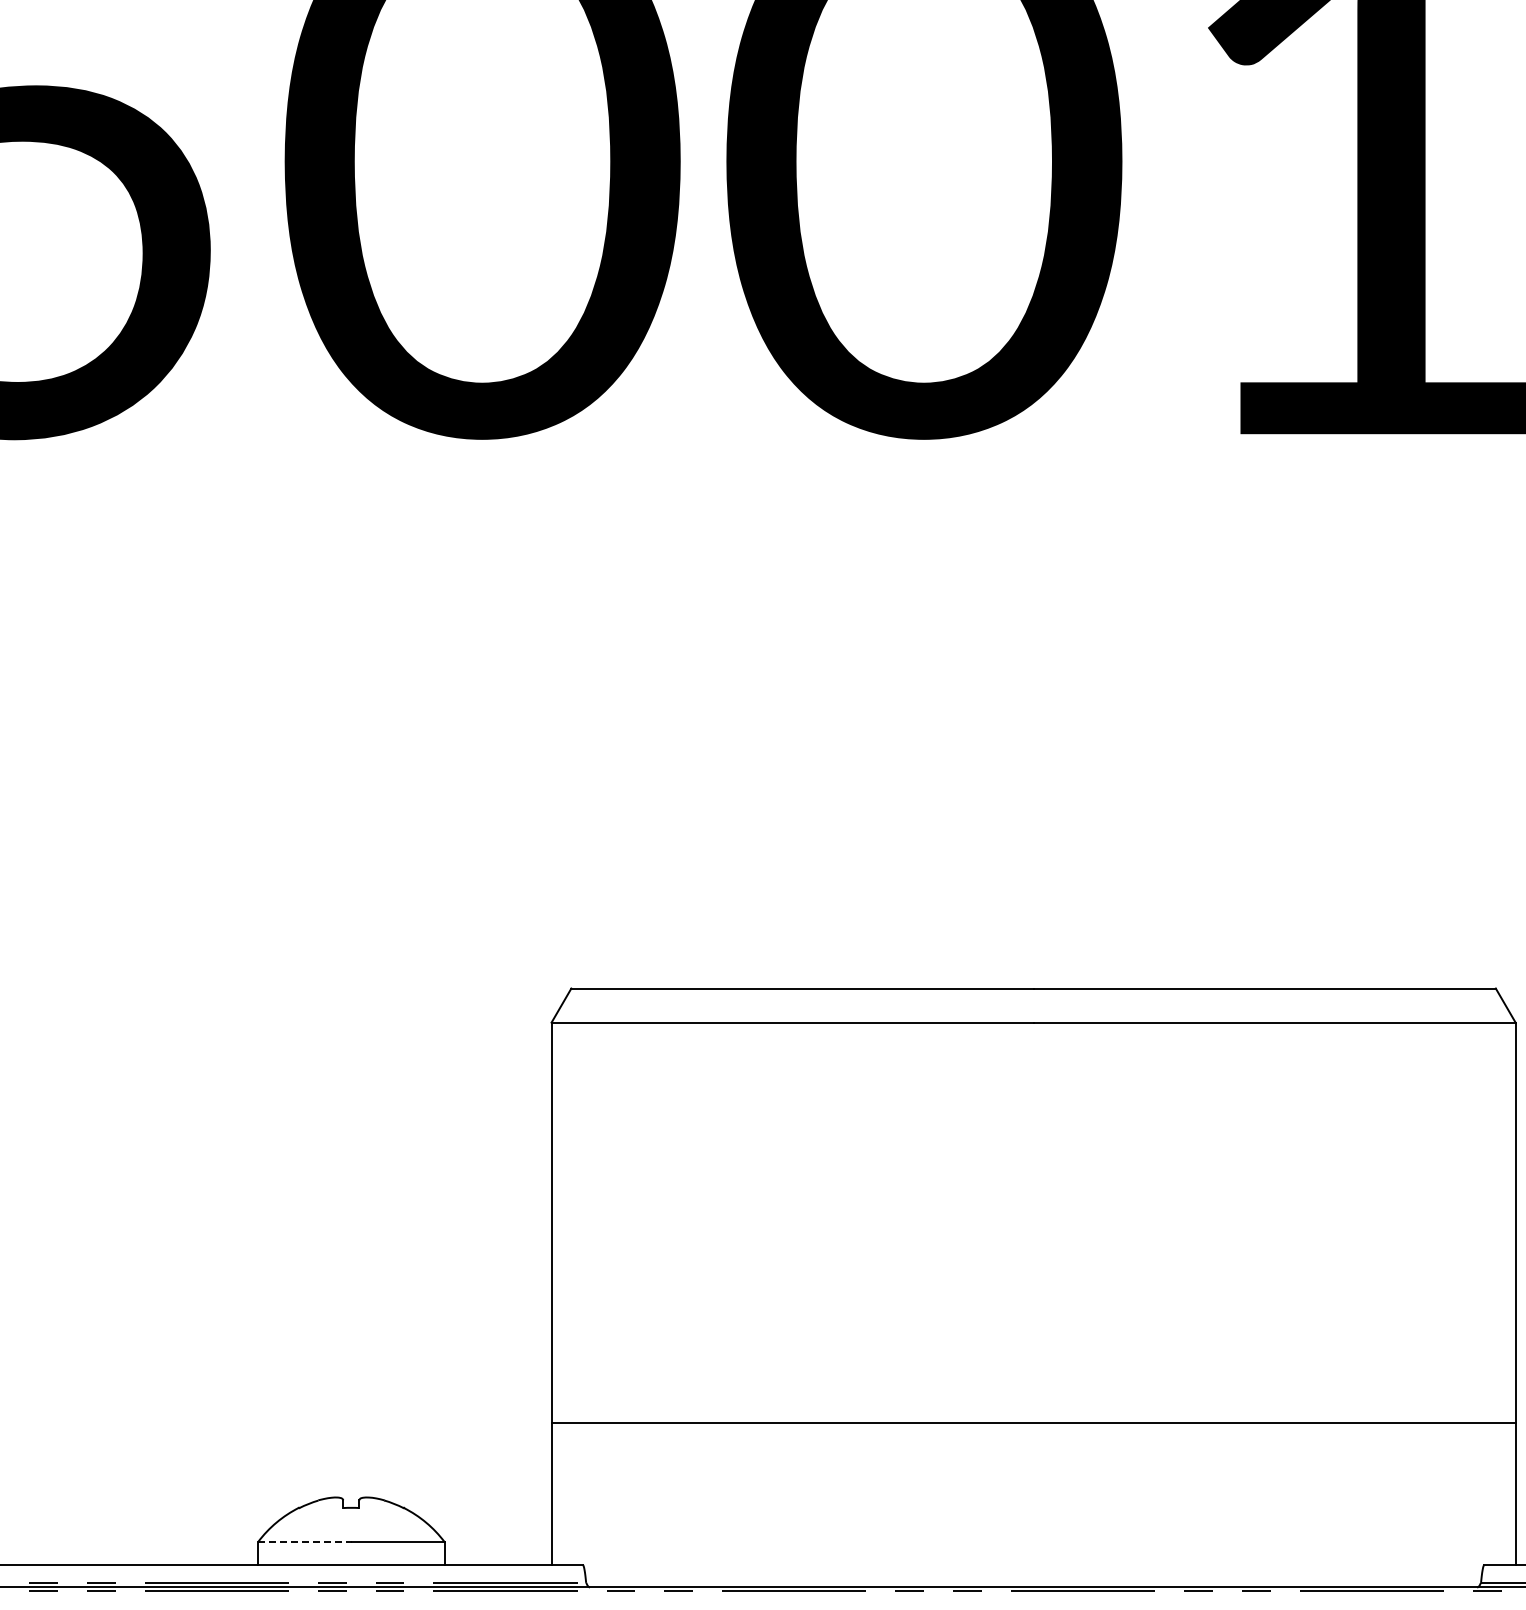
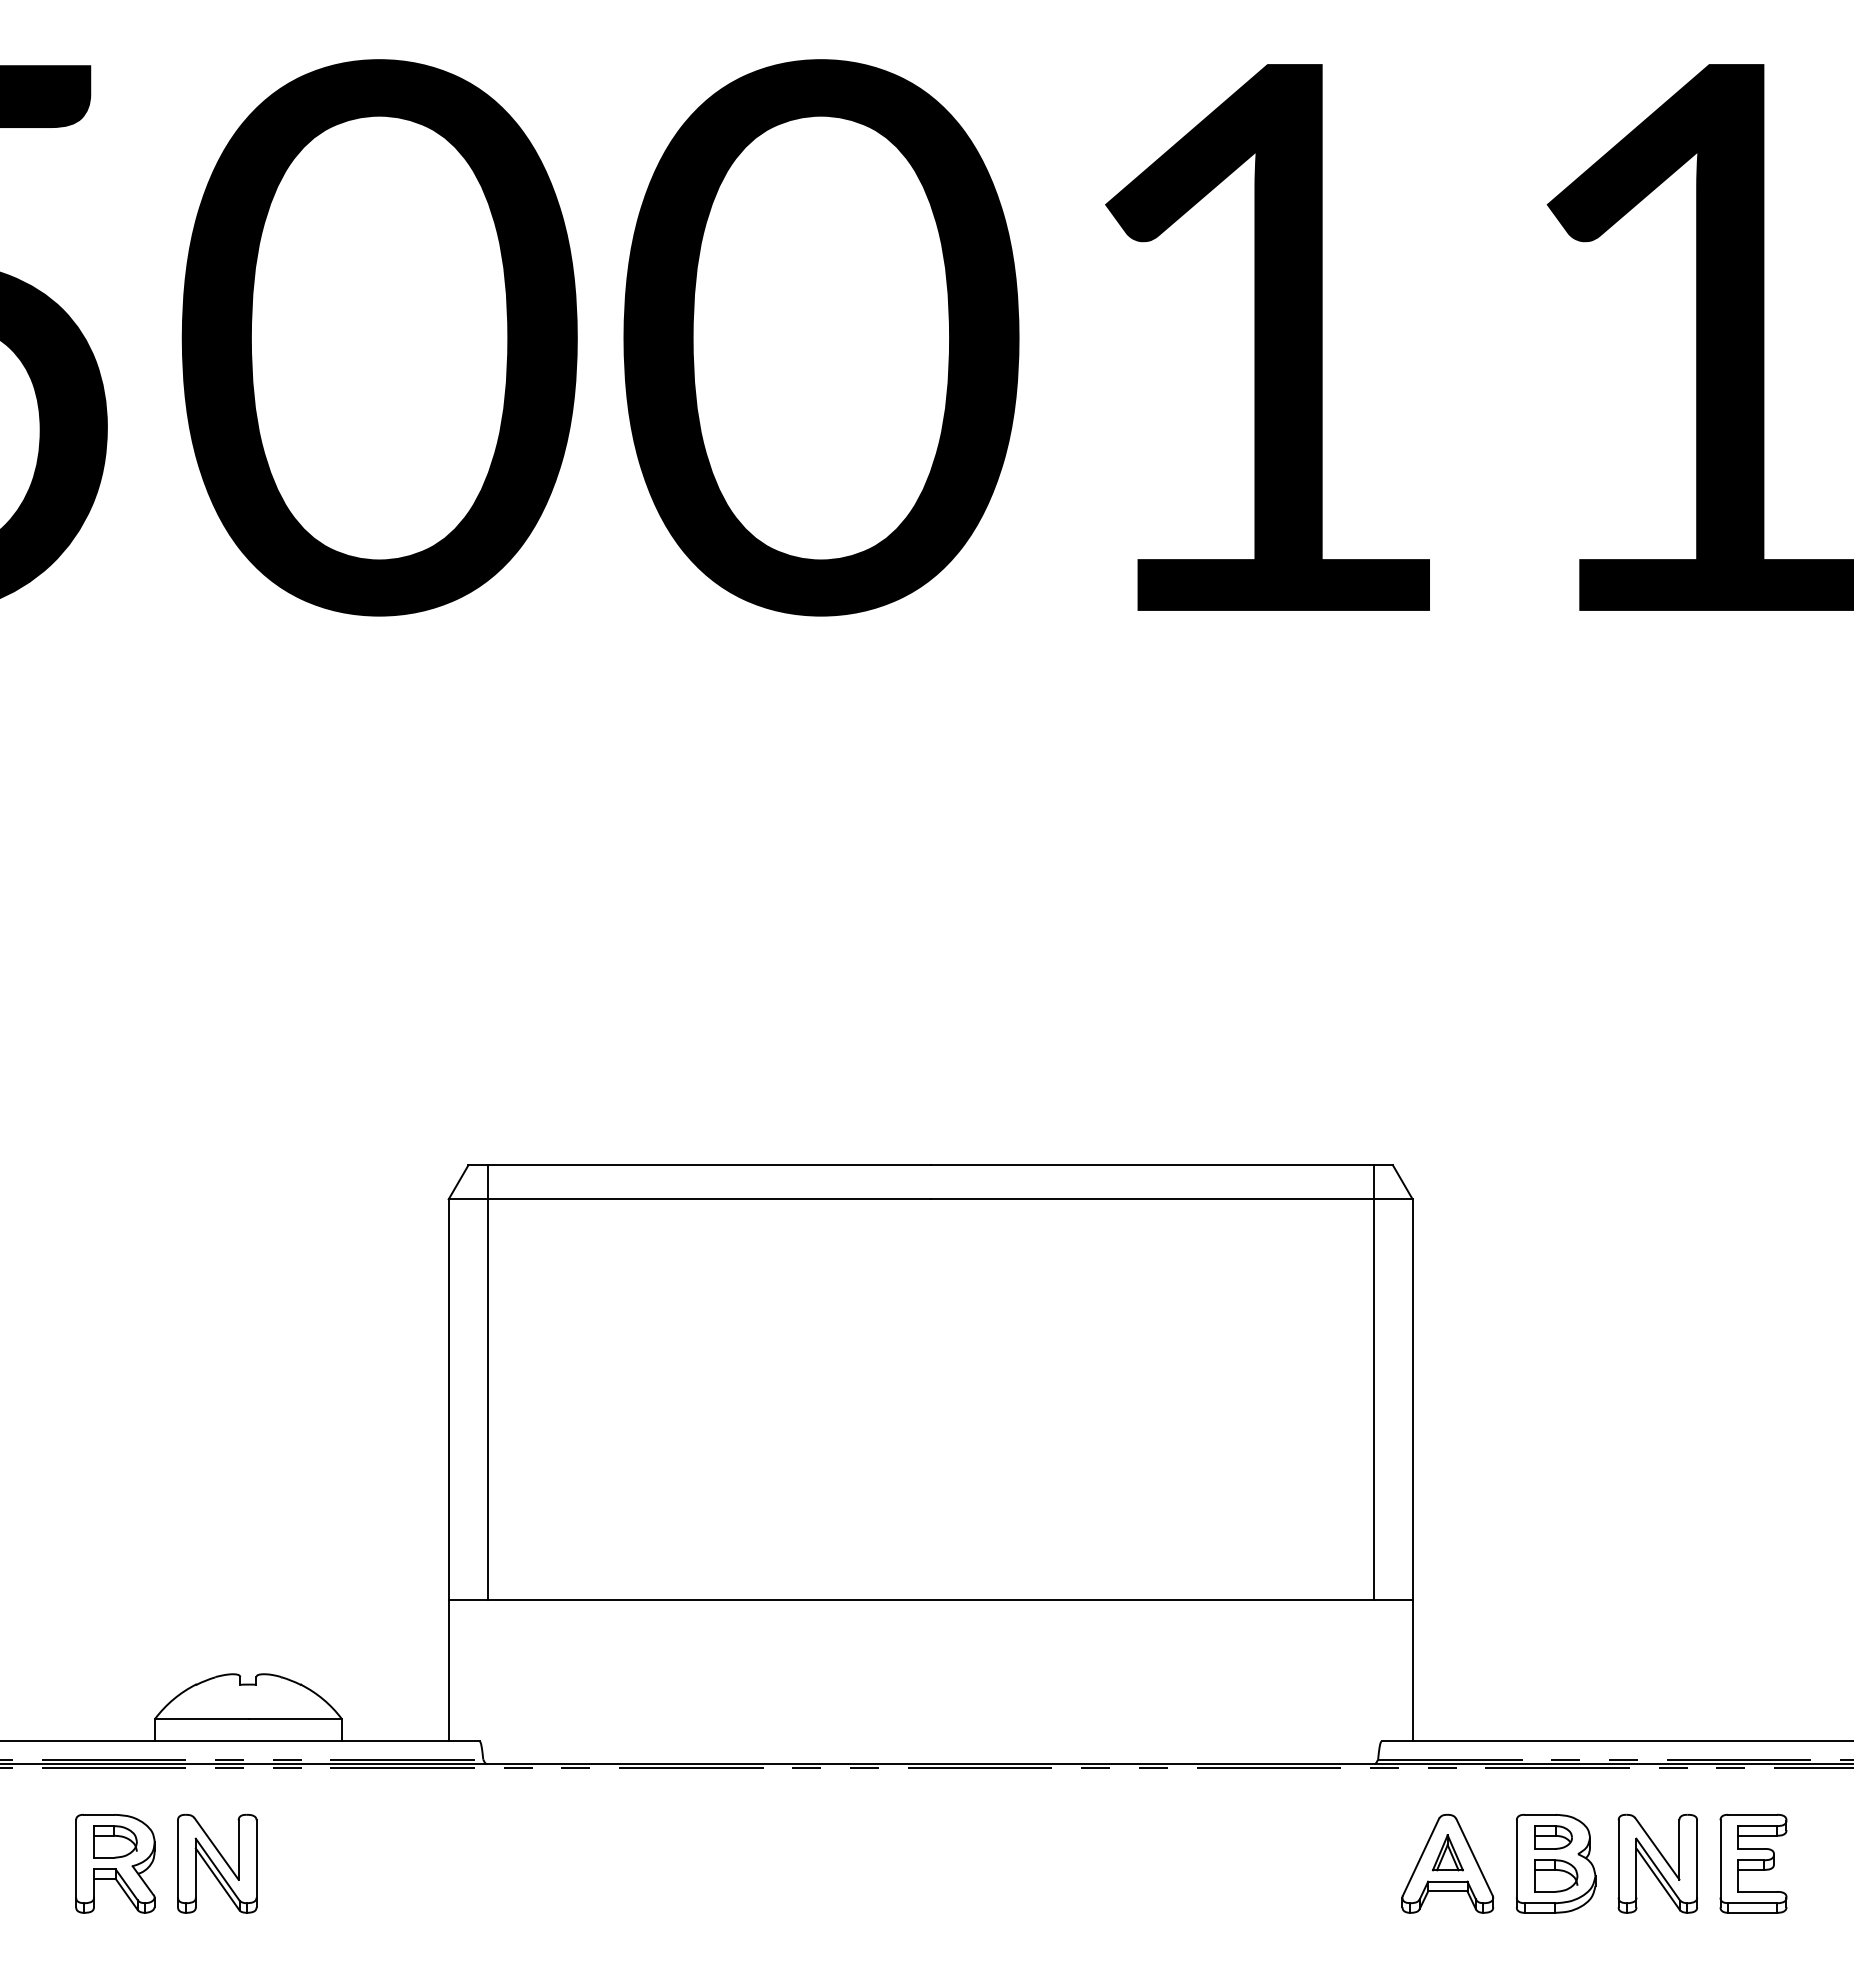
line: (590, 1205) -> (487, 1382), added
line: (1476, 1205) -> (1373, 1382), added
line: (304, 1541) -> (201, 1718), dashed -> solid

